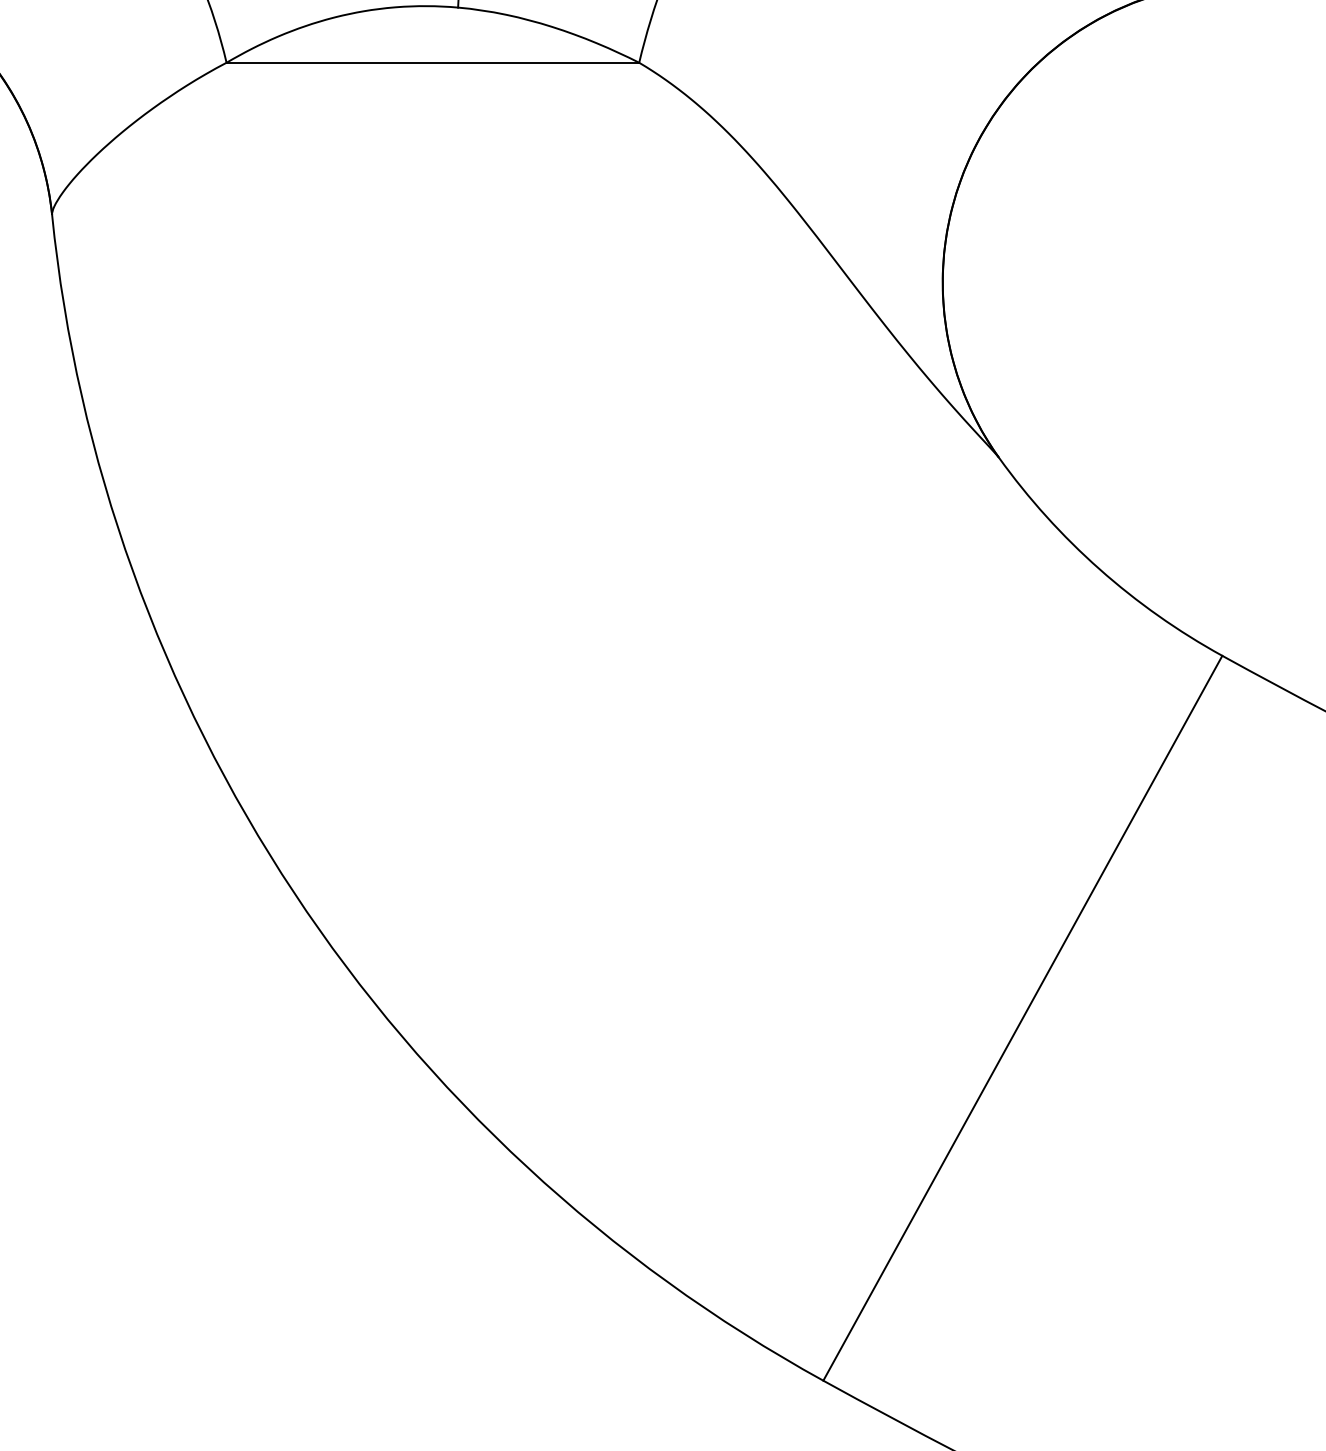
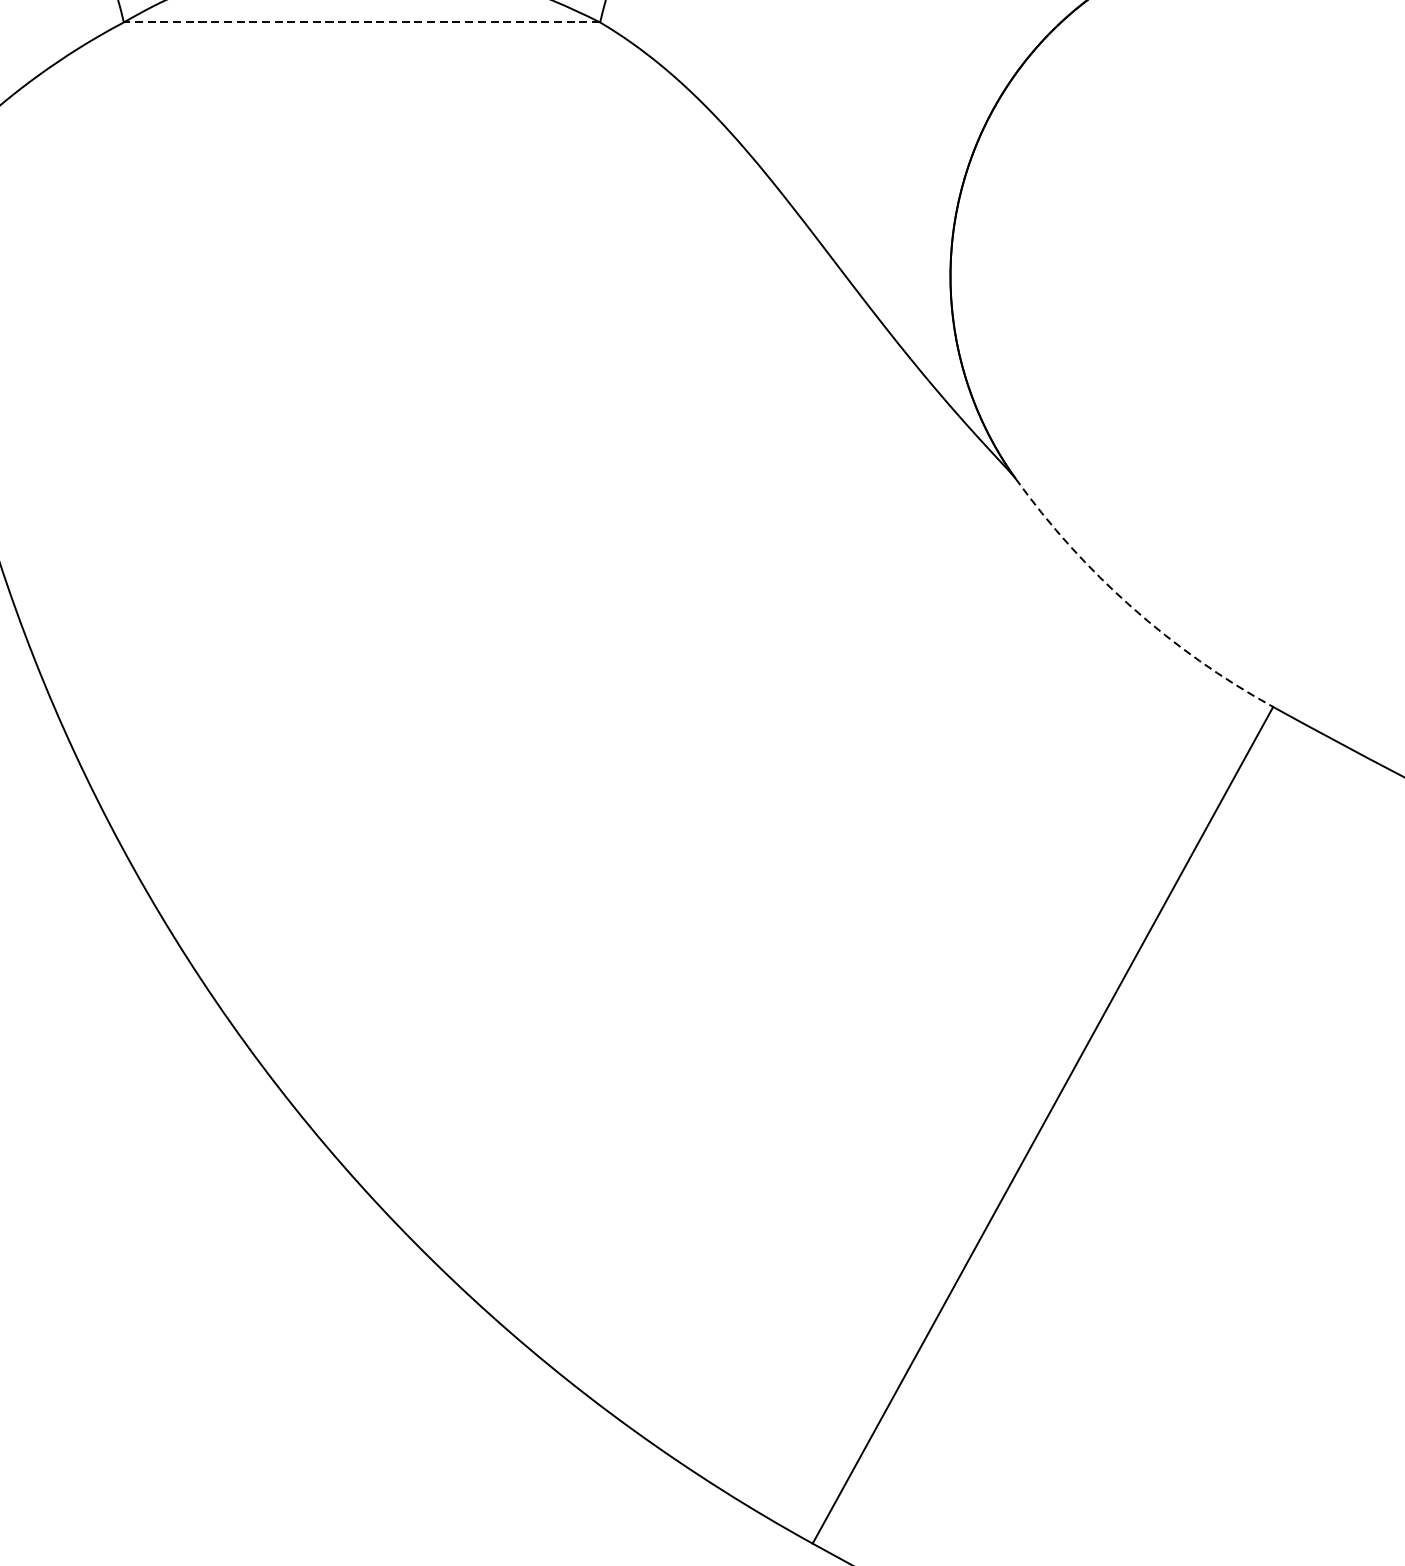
line: (432, 62) -> (361, 22), solid -> dashed
arc: (1099, 569) -> (1131, 607), solid -> dashed

